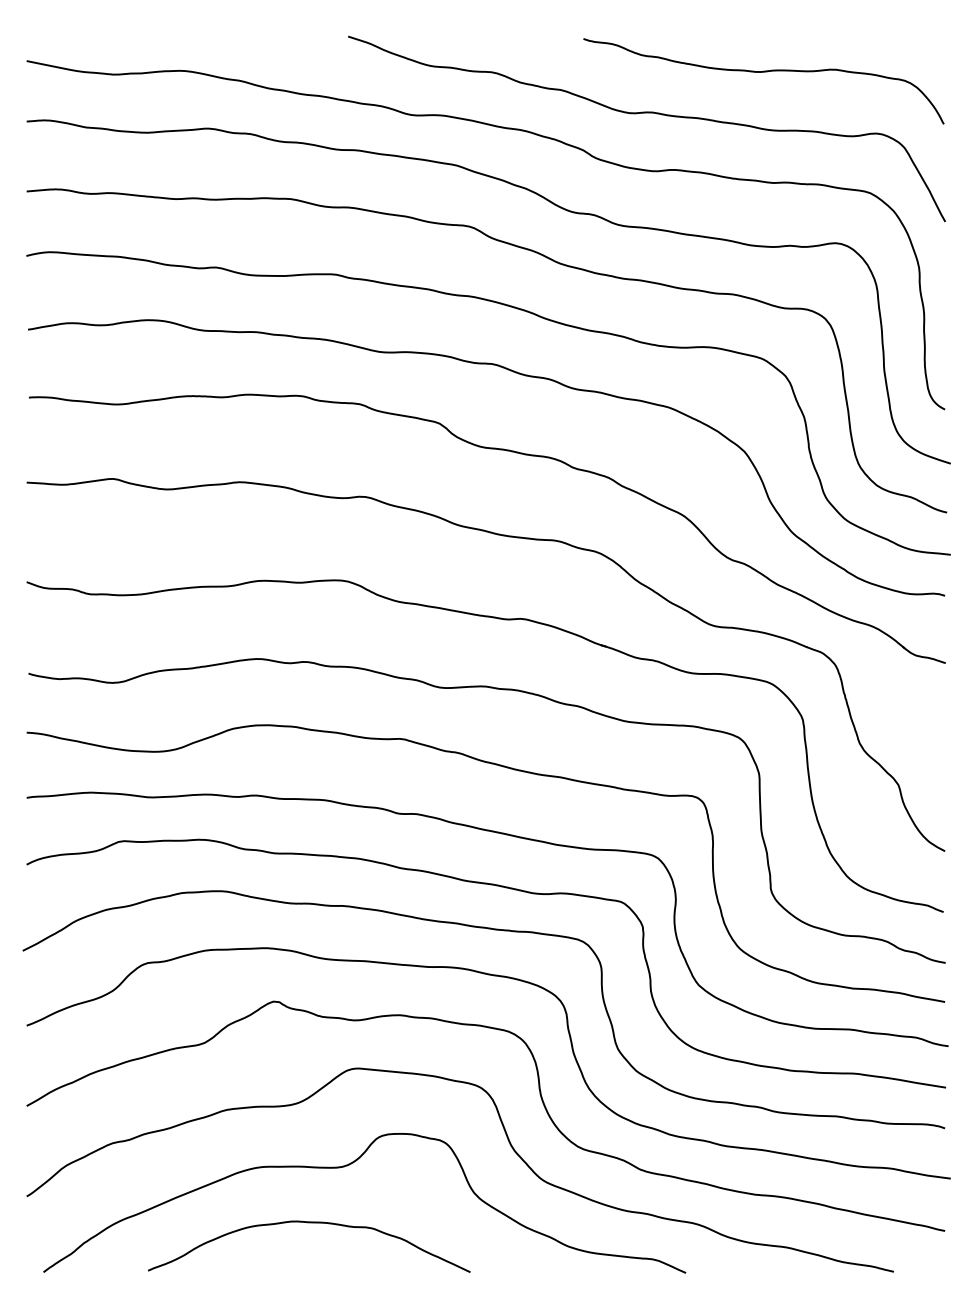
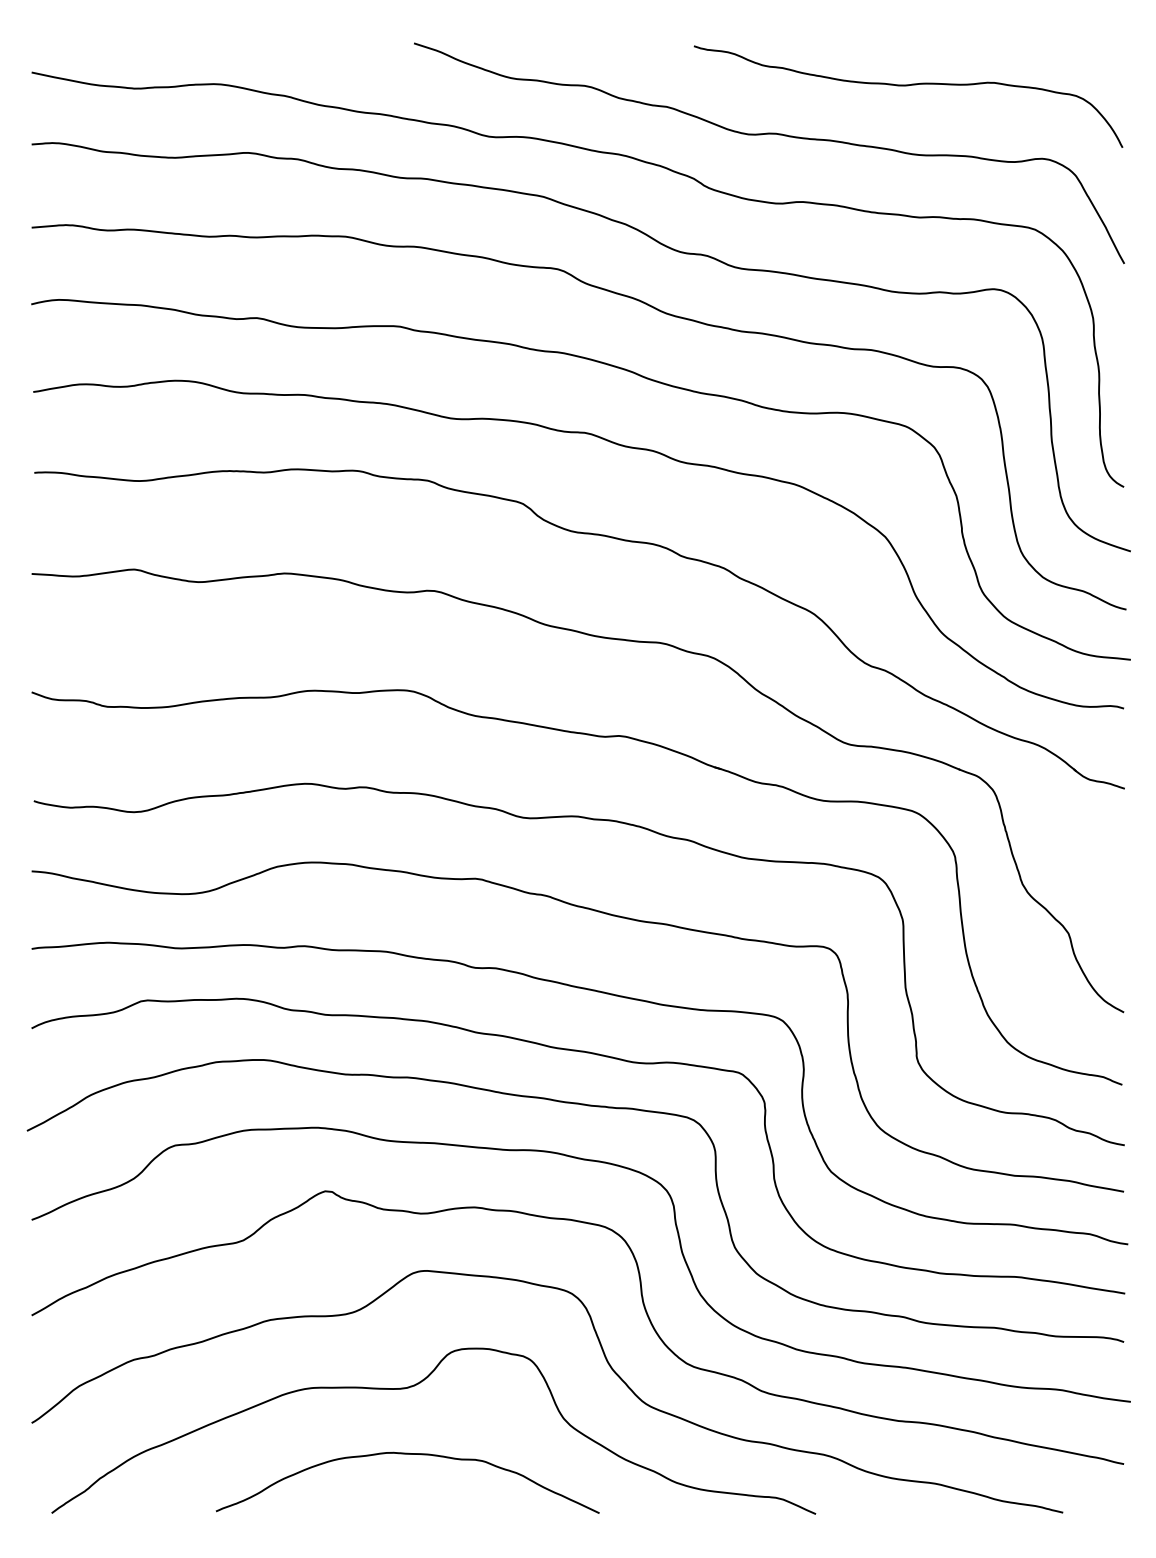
curve: (309, 1222) -> (407, 1454), moved

